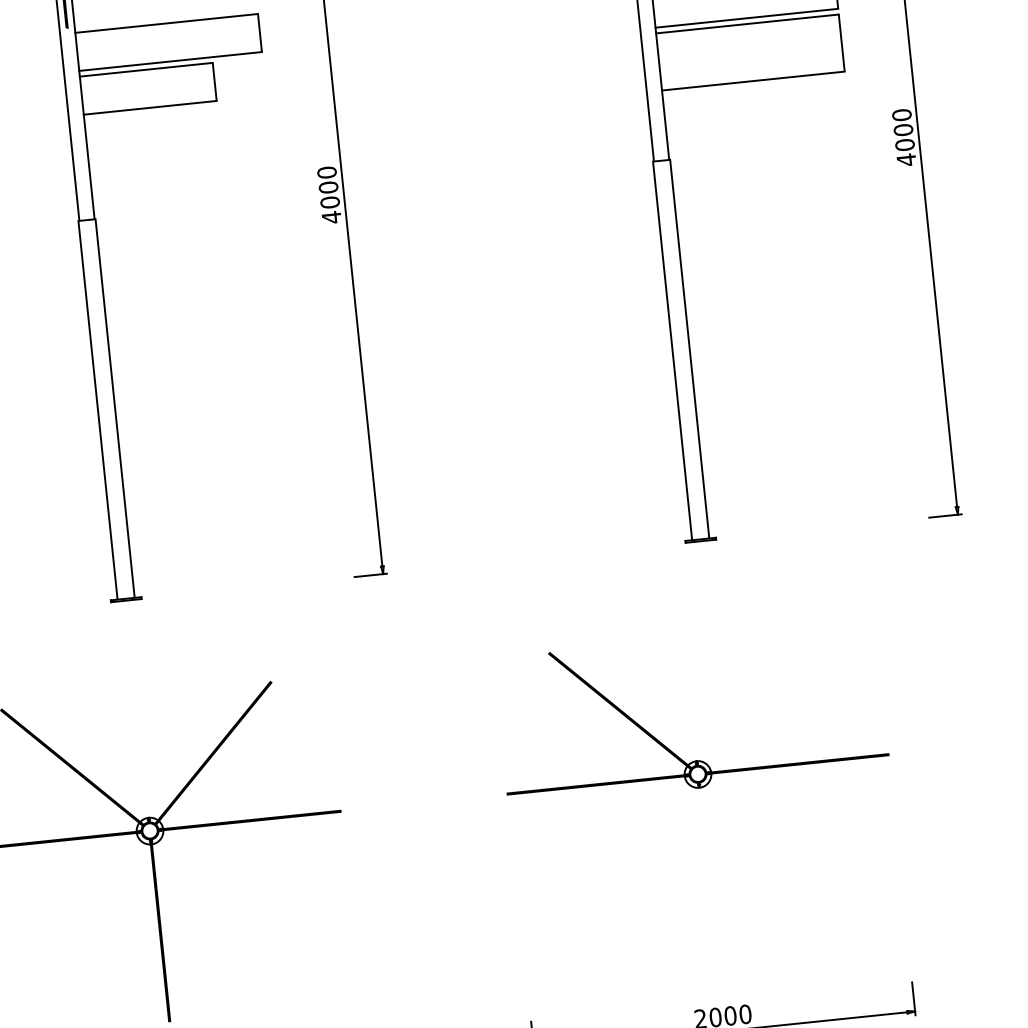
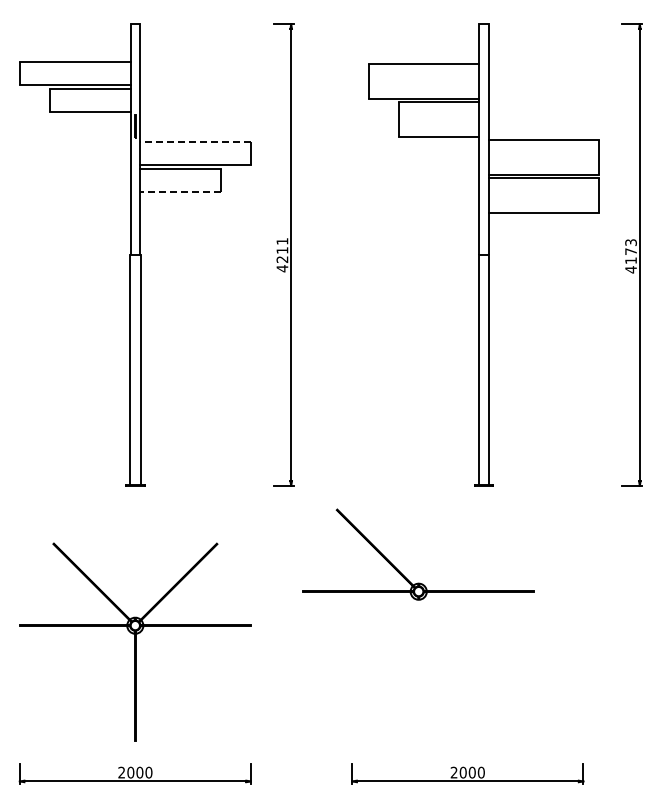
line: (165, 22) -> (194, 141), solid -> dashed
line: (148, 107) -> (179, 191), solid -> dashed
text: (902, 129) -> (630, 251), 4000 -> 4173
text: (328, 187) -> (282, 250), 4000 -> 4211
part: (664, 744) -> (400, 571), moved

